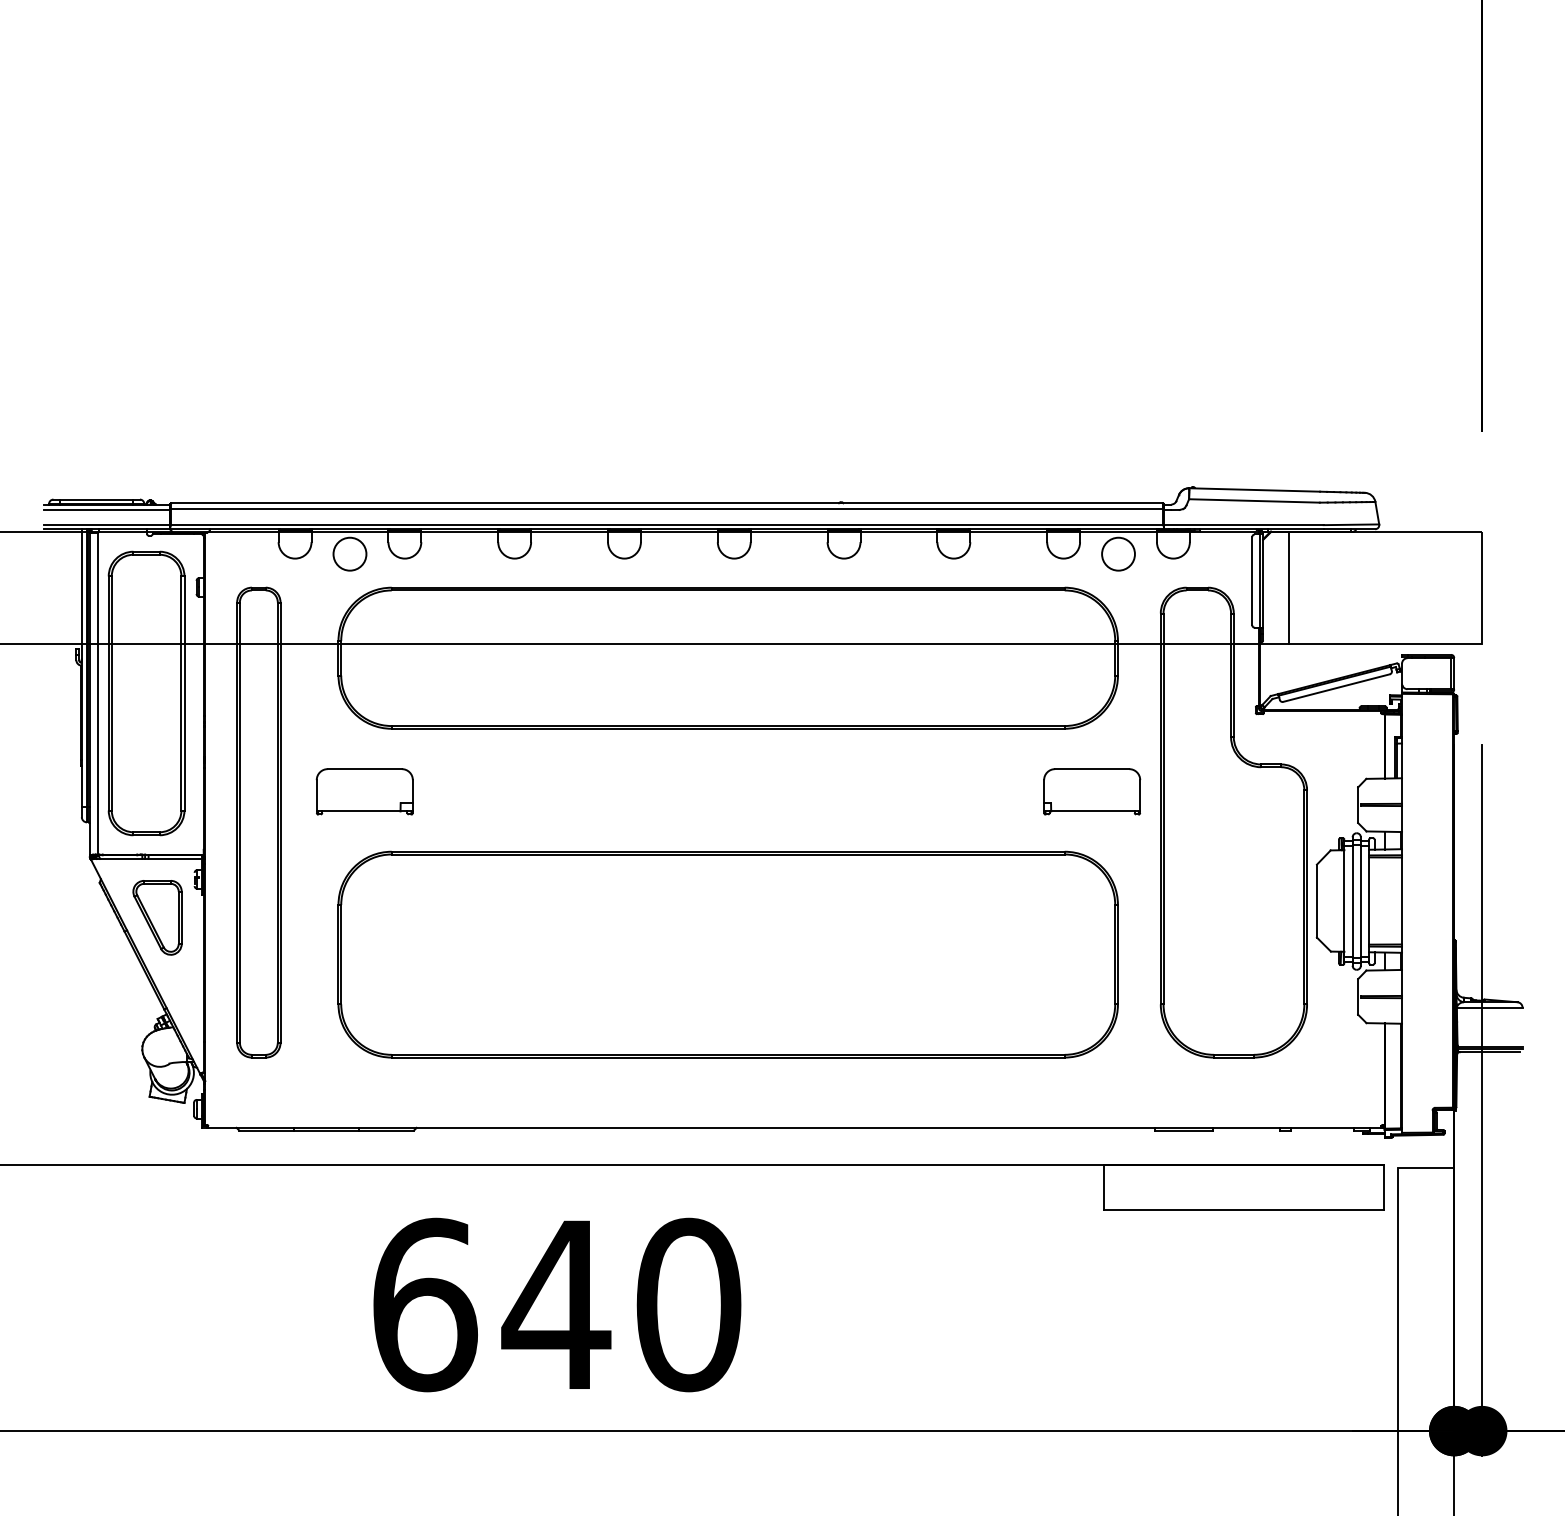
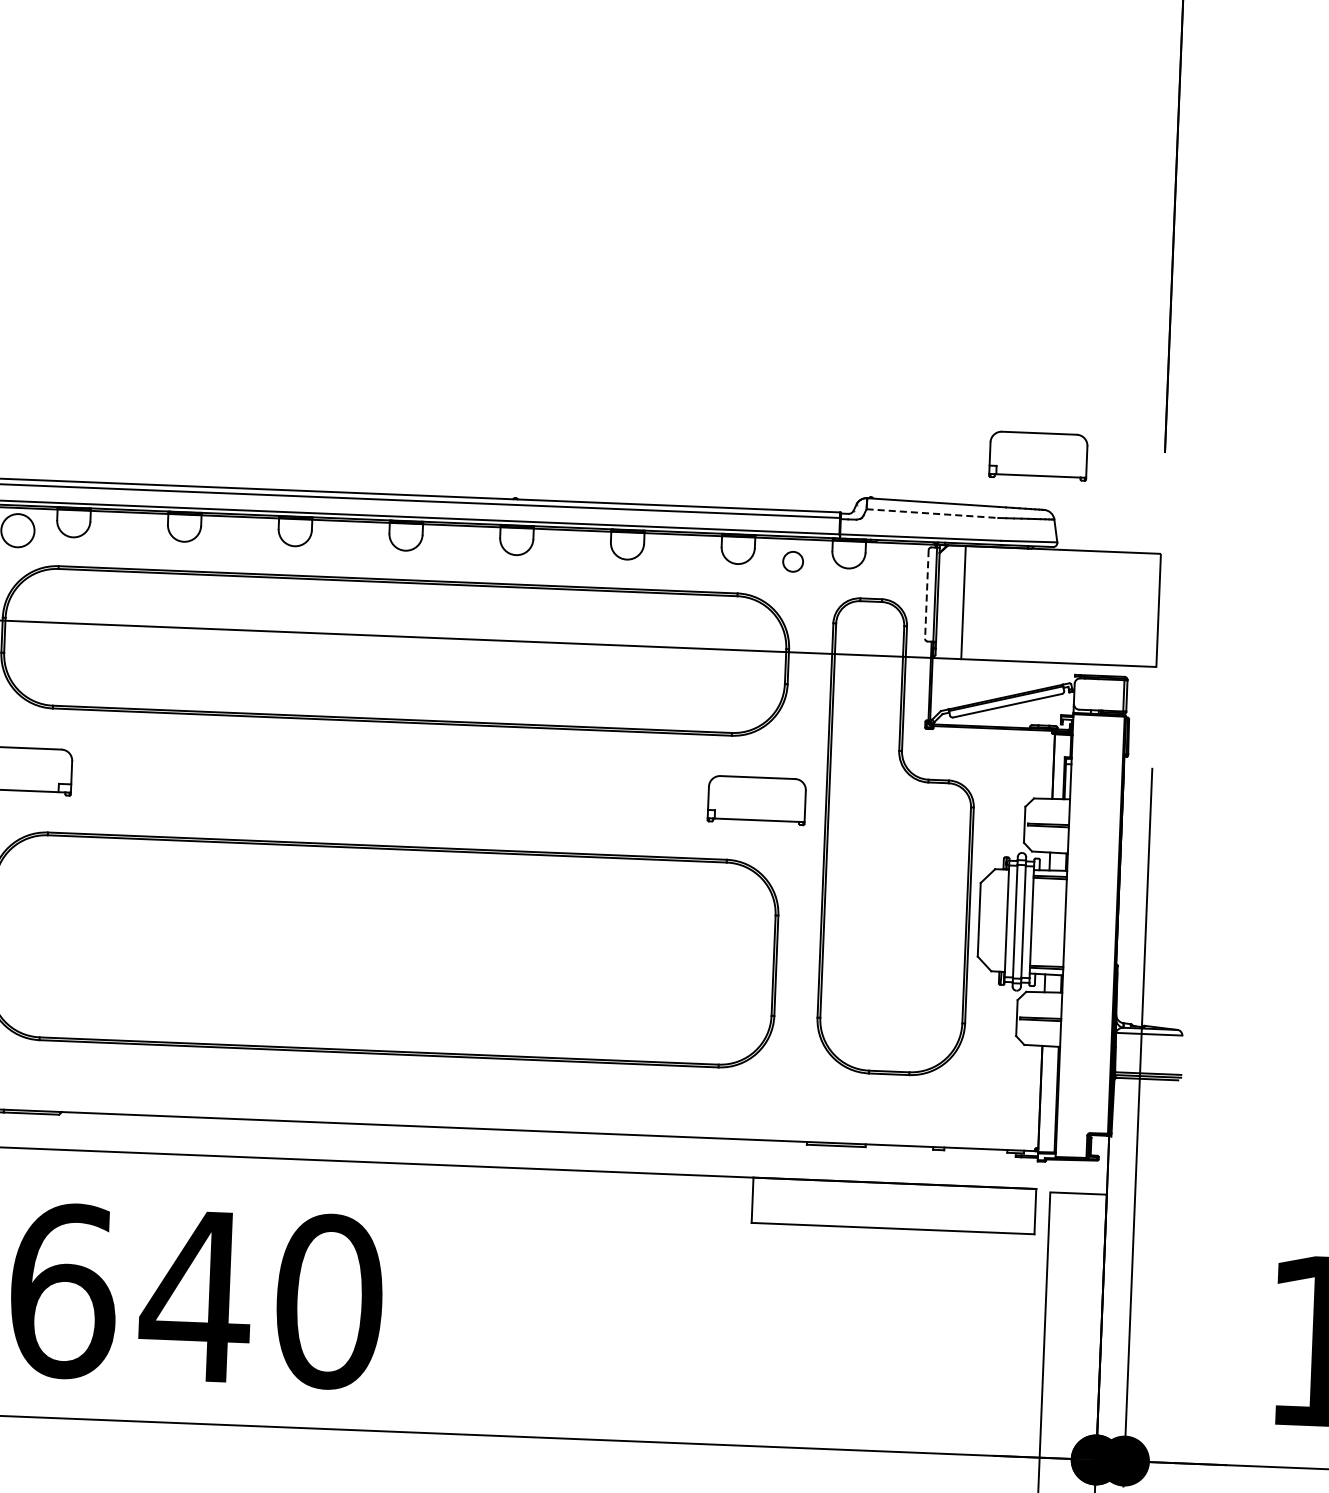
part: (1357, 439) -> (1038, 455), added
line: (1254, 500) -> (932, 513), solid -> dashed
circle: (1118, 553) -> (793, 561), size x0.6
line: (1252, 581) -> (927, 594), solid -> dashed

